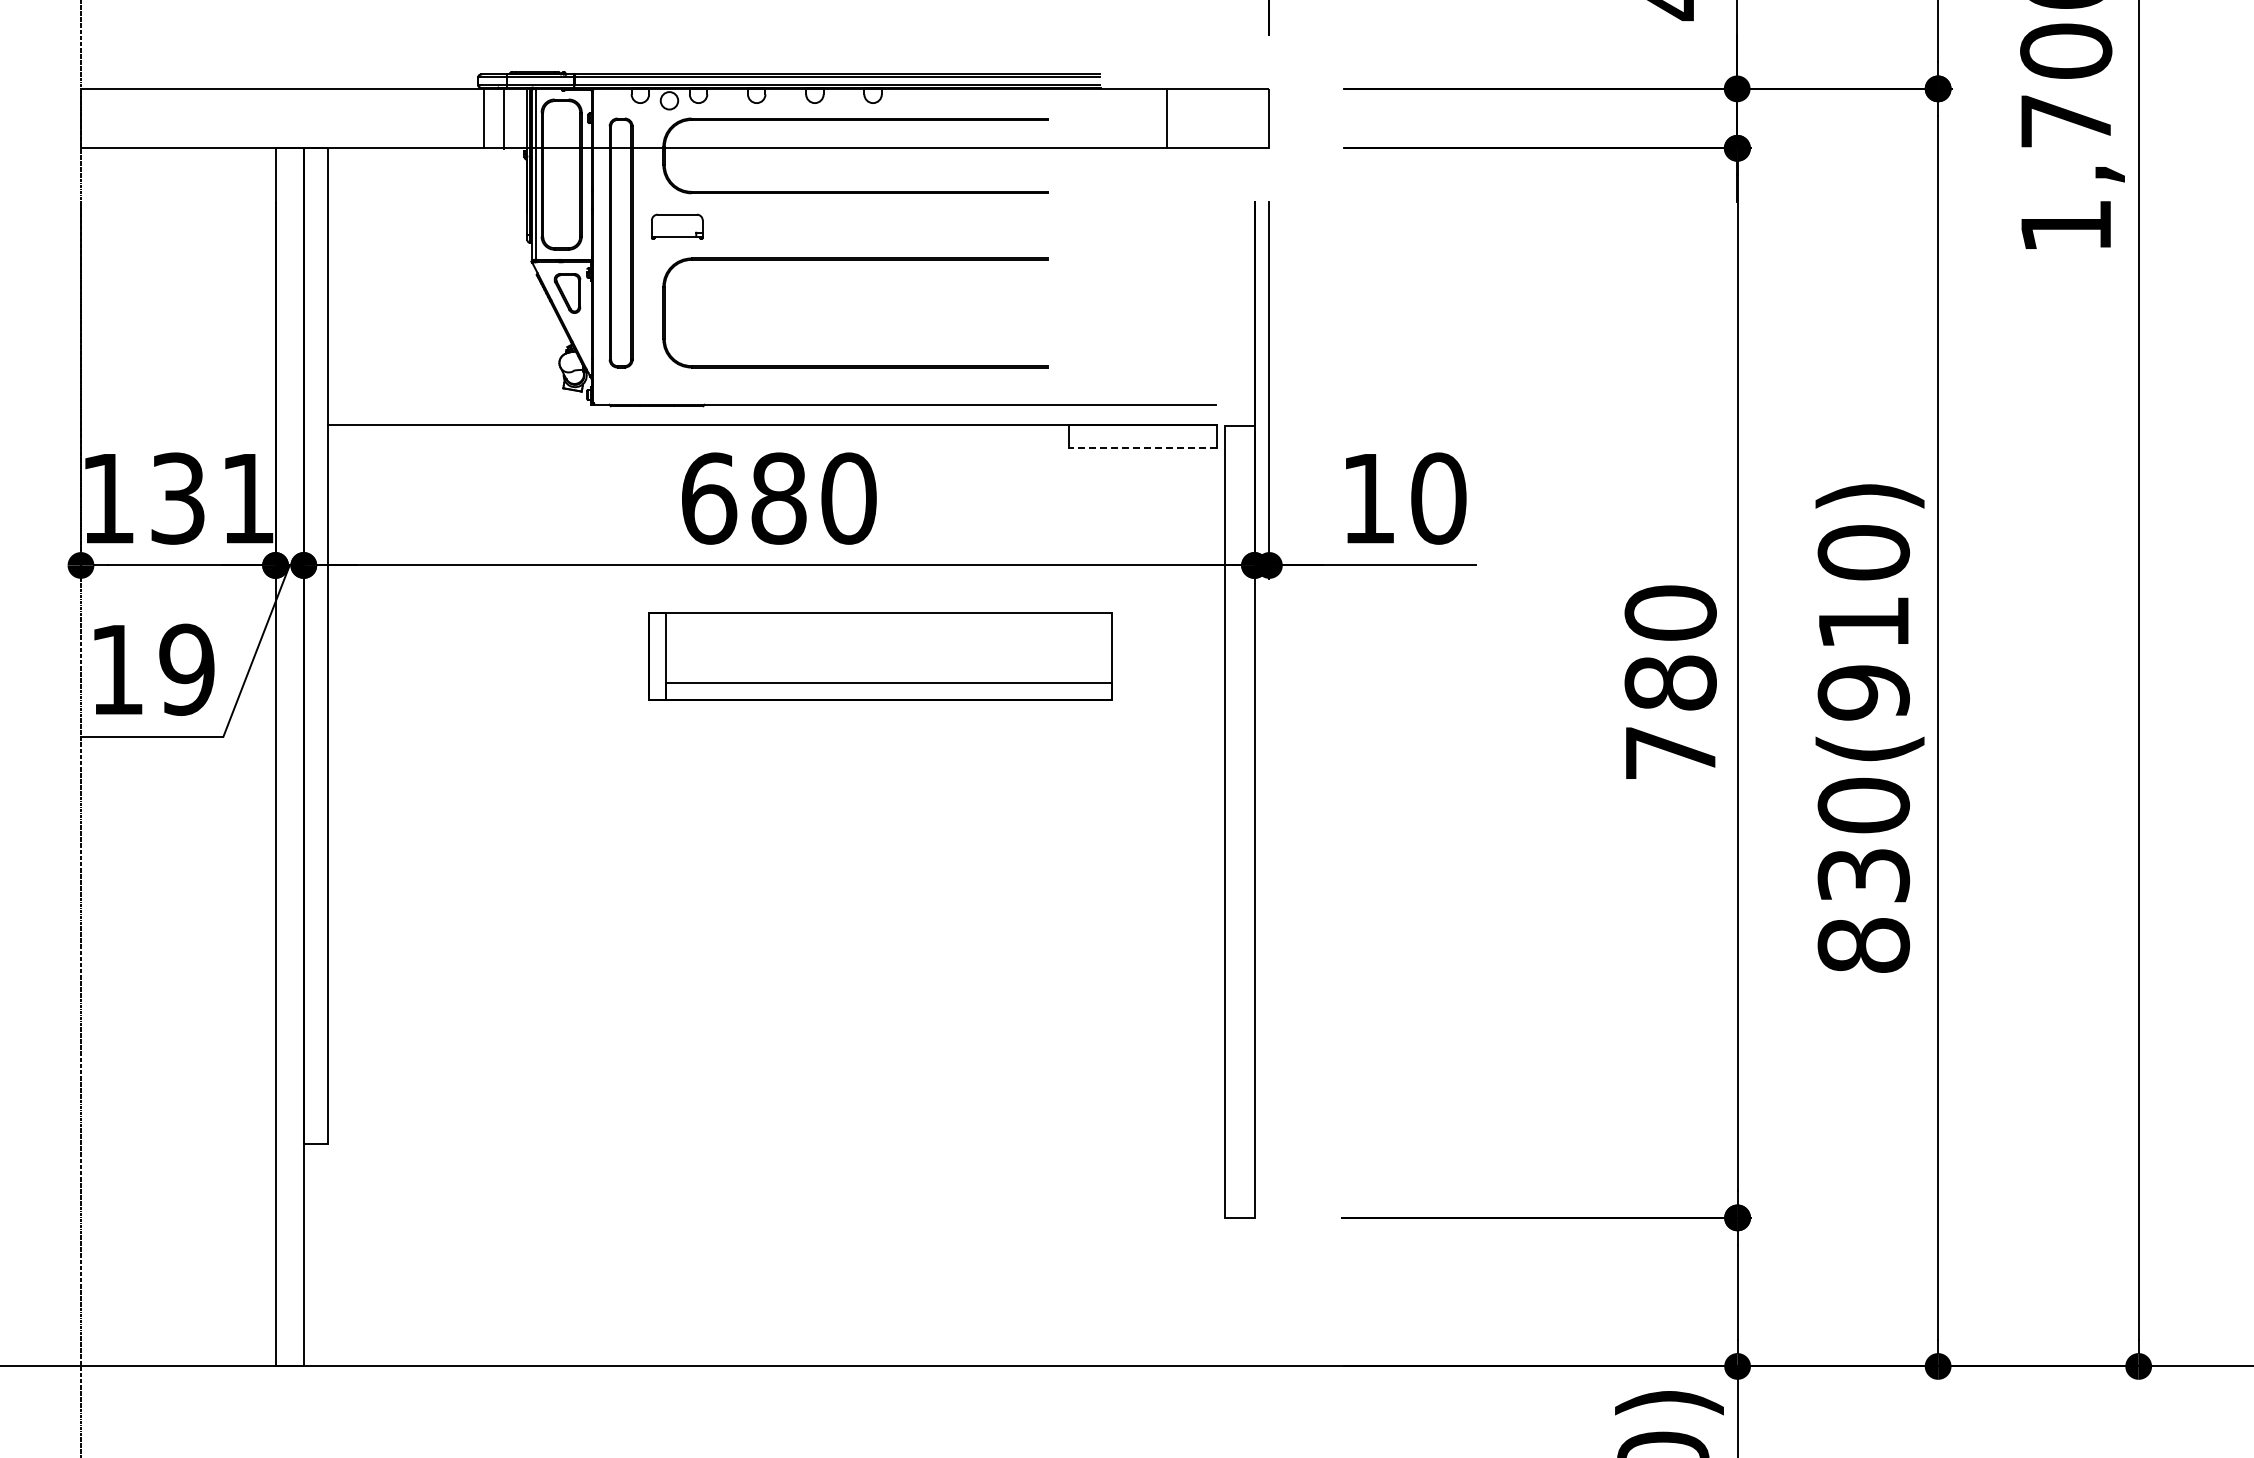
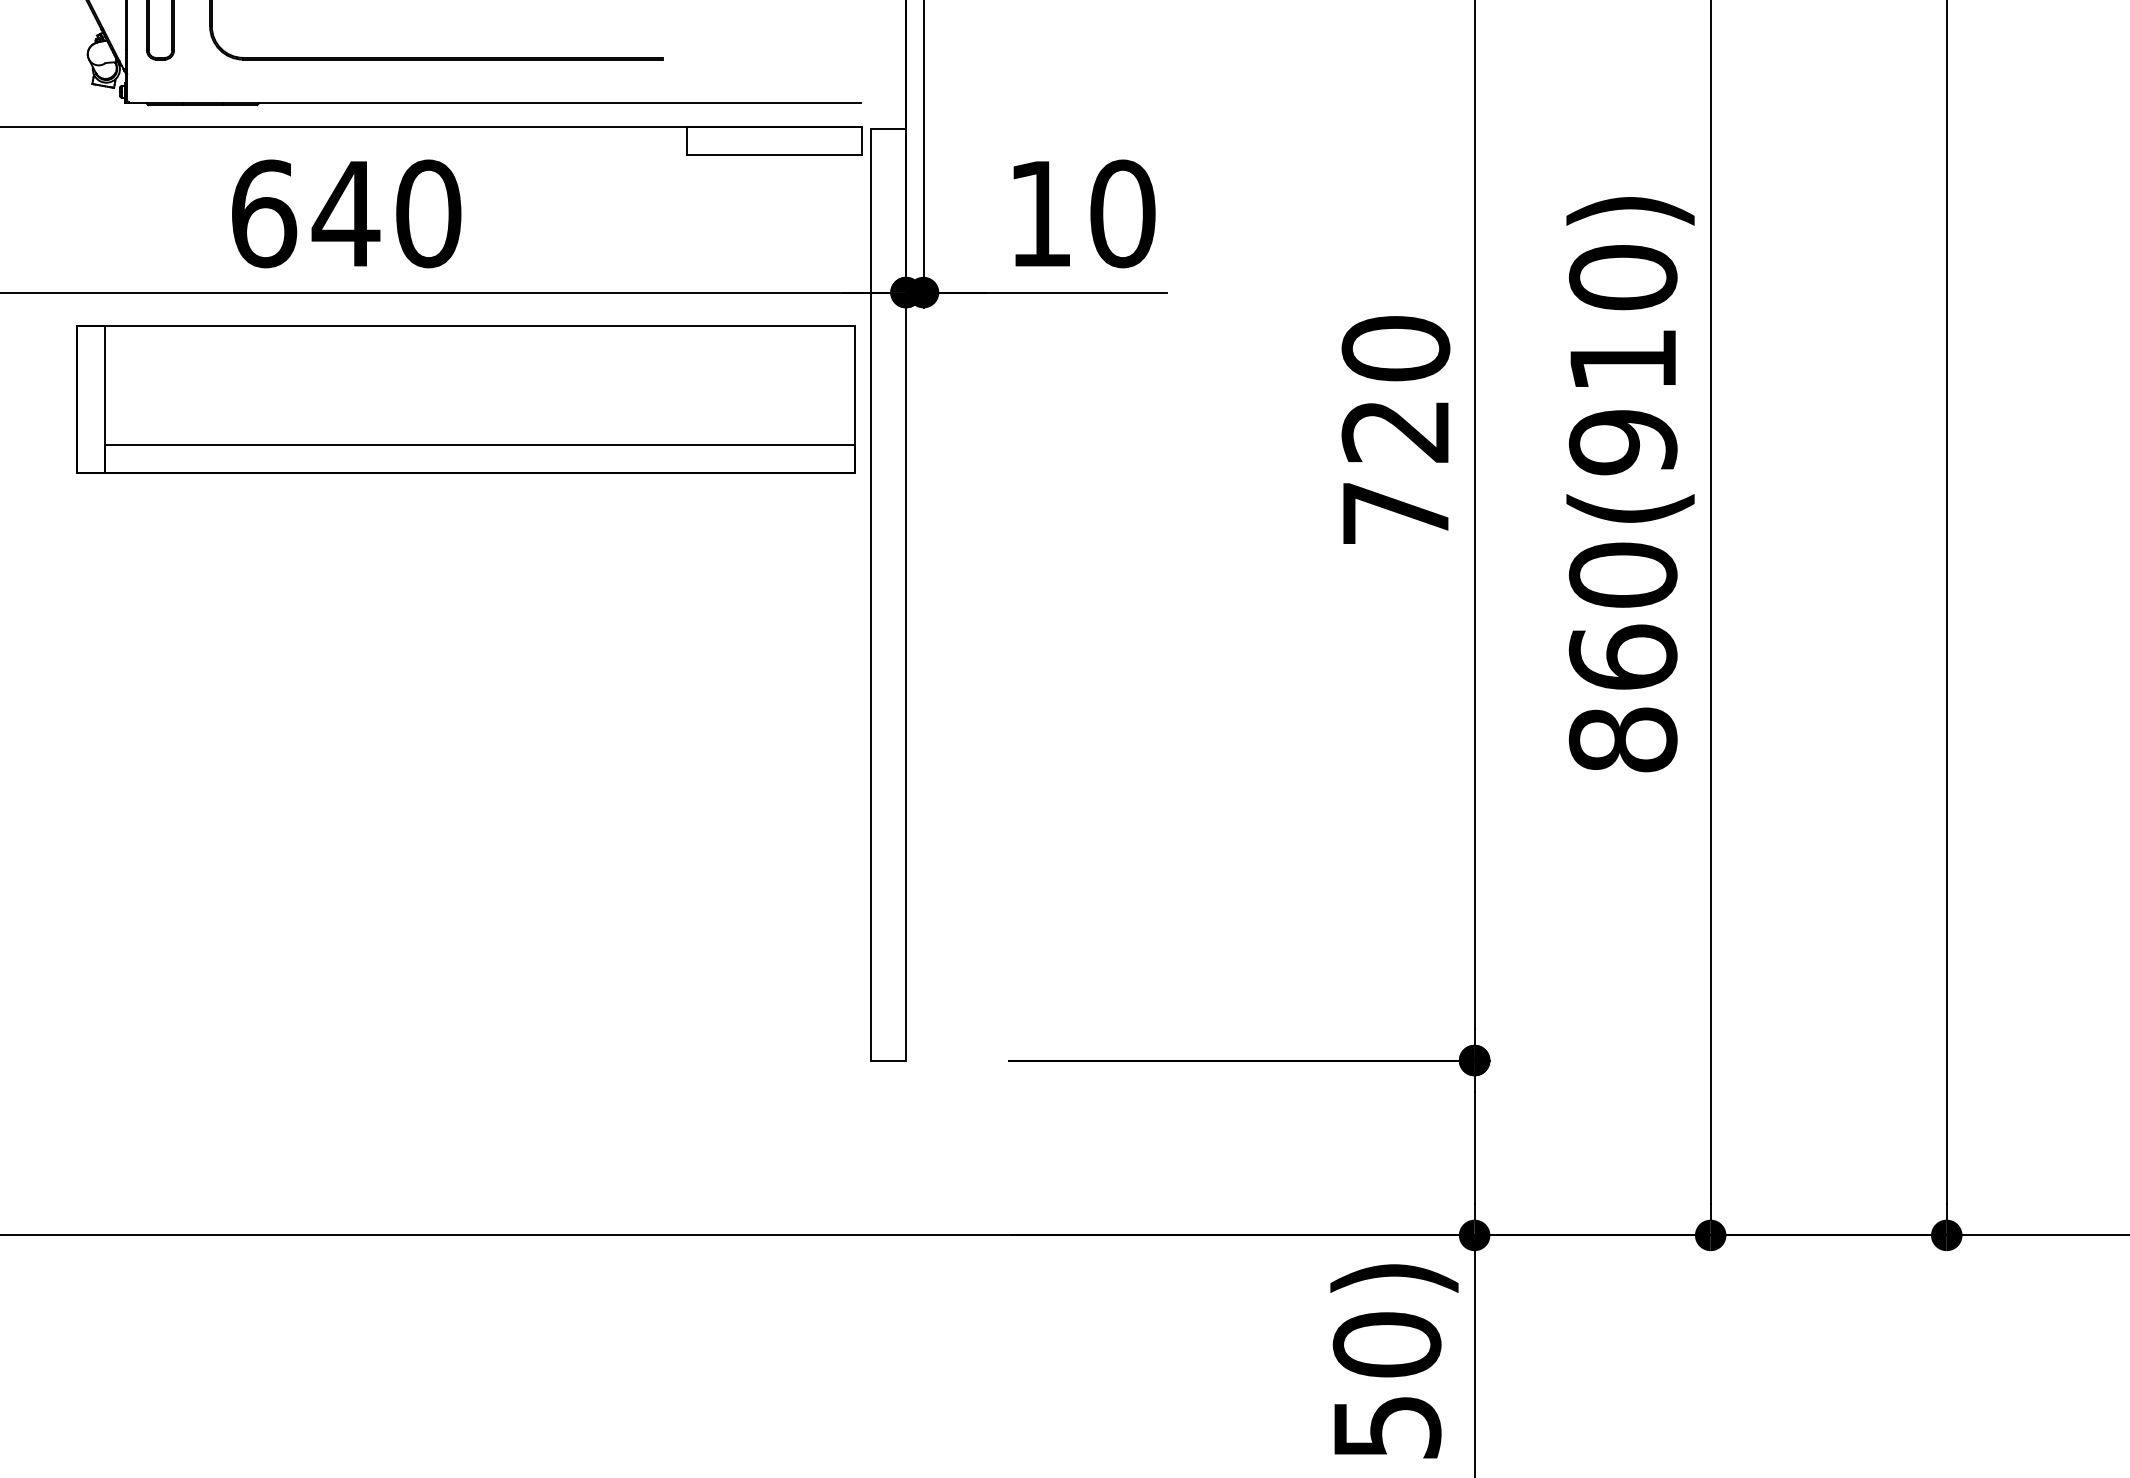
line: (1142, 448) -> (774, 154), dashed -> solid
text: (778, 498) -> (345, 213), 680 -> 640
part: (880, 656) -> (465, 399), size x1.43
text: (1670, 682) -> (1395, 430), 780 -> 720
text: (1863, 874) -> (1622, 656), 830(910) -> 860(910)

